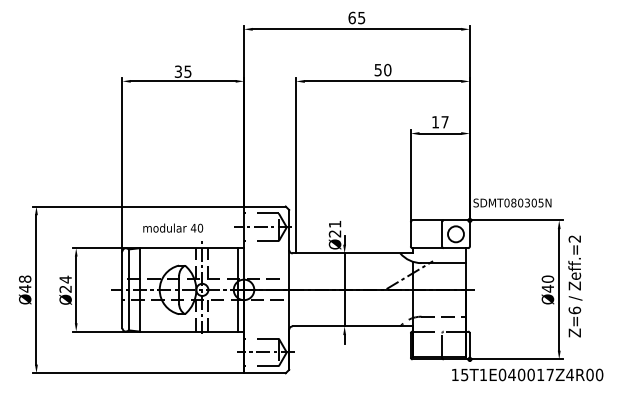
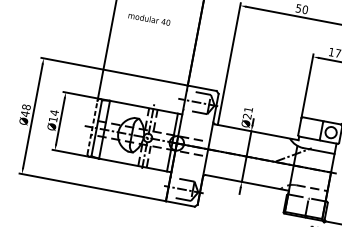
text: (173, 227) -> (149, 18), moved
text: (65, 289) -> (53, 119), Ø24 -> Ø14
line: (122, 289) -> (92, 127), solid -> dashed

